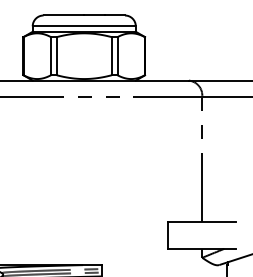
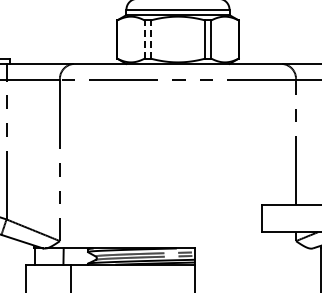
line: (50, 56) -> (144, 39), solid -> dashed
line: (56, 56) -> (150, 39), solid -> dashed

